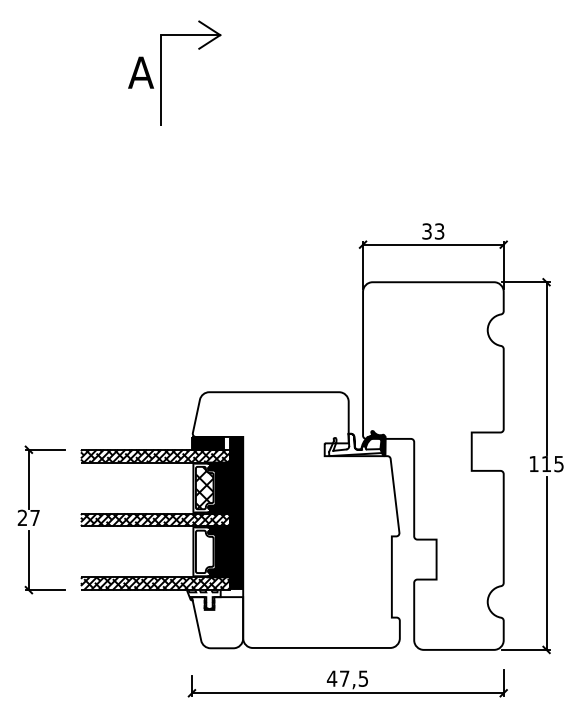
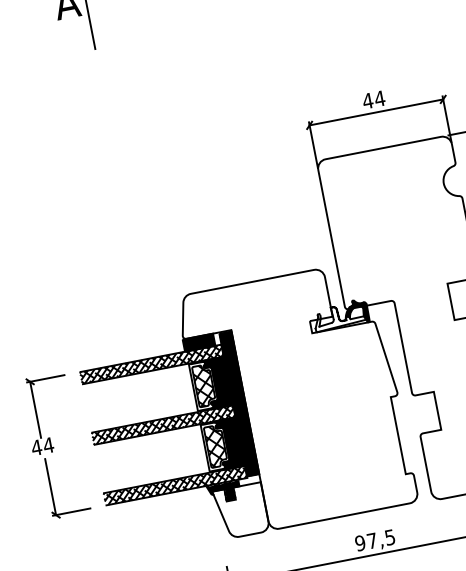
text: (432, 231) -> (373, 100), 33 -> 44
text: (28, 517) -> (42, 446), 27 -> 44
hatch: (204, 551) -> (215, 446), added
fill: (203, 599) -> (223, 491), added
text: (331, 678) -> (359, 543), 47,5 -> 97,5

